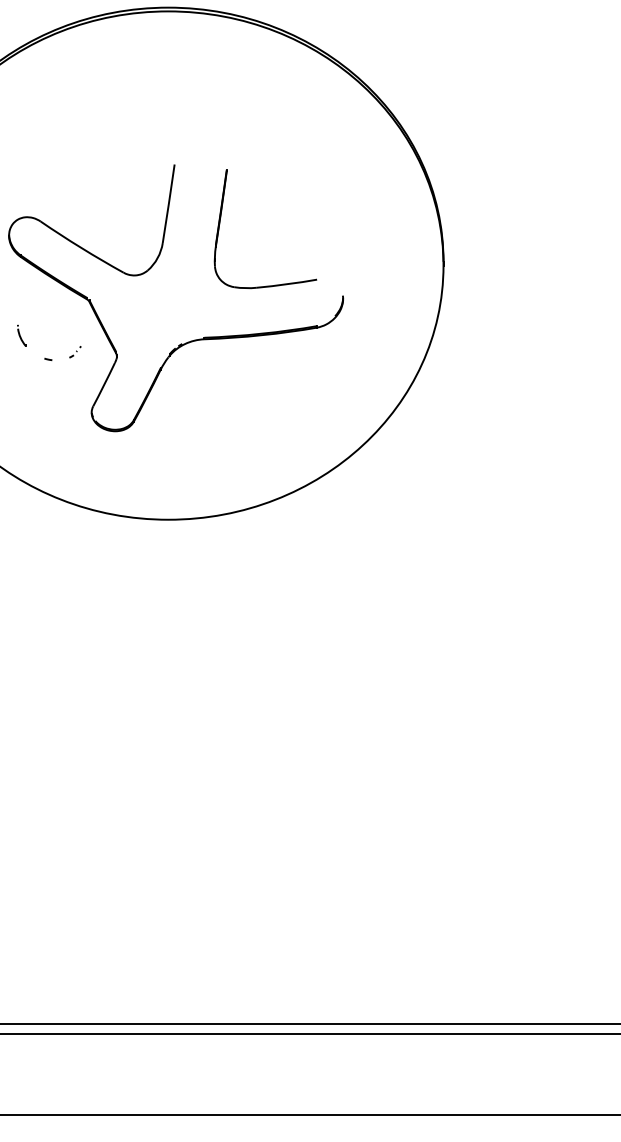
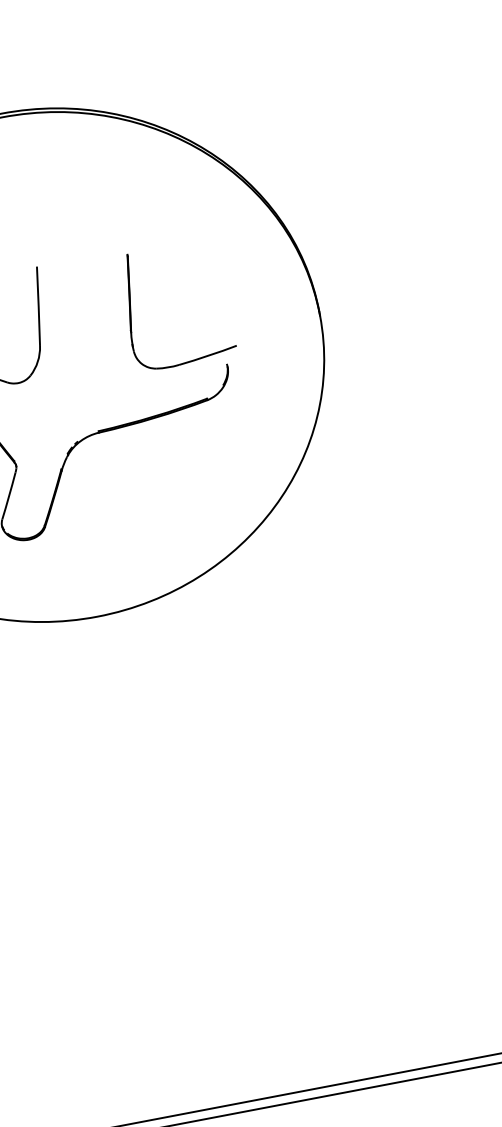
part: (220, 224) -> (131, 309), moved

